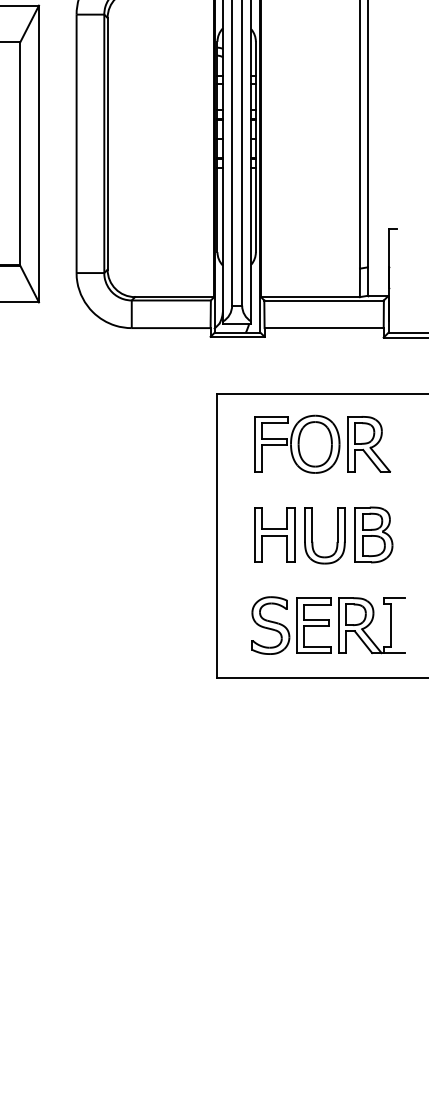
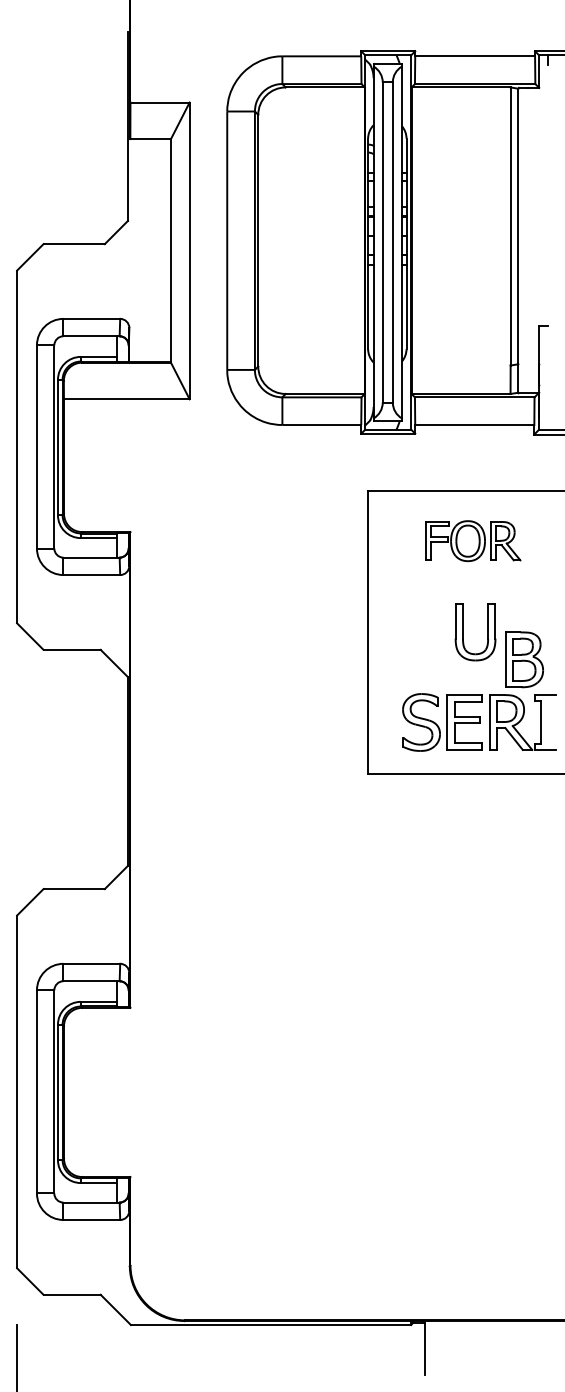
part: (321, 443) -> (472, 540), size x0.7
part: (273, 534) -> (424, 631), removed
part: (373, 534) -> (524, 659), moved

